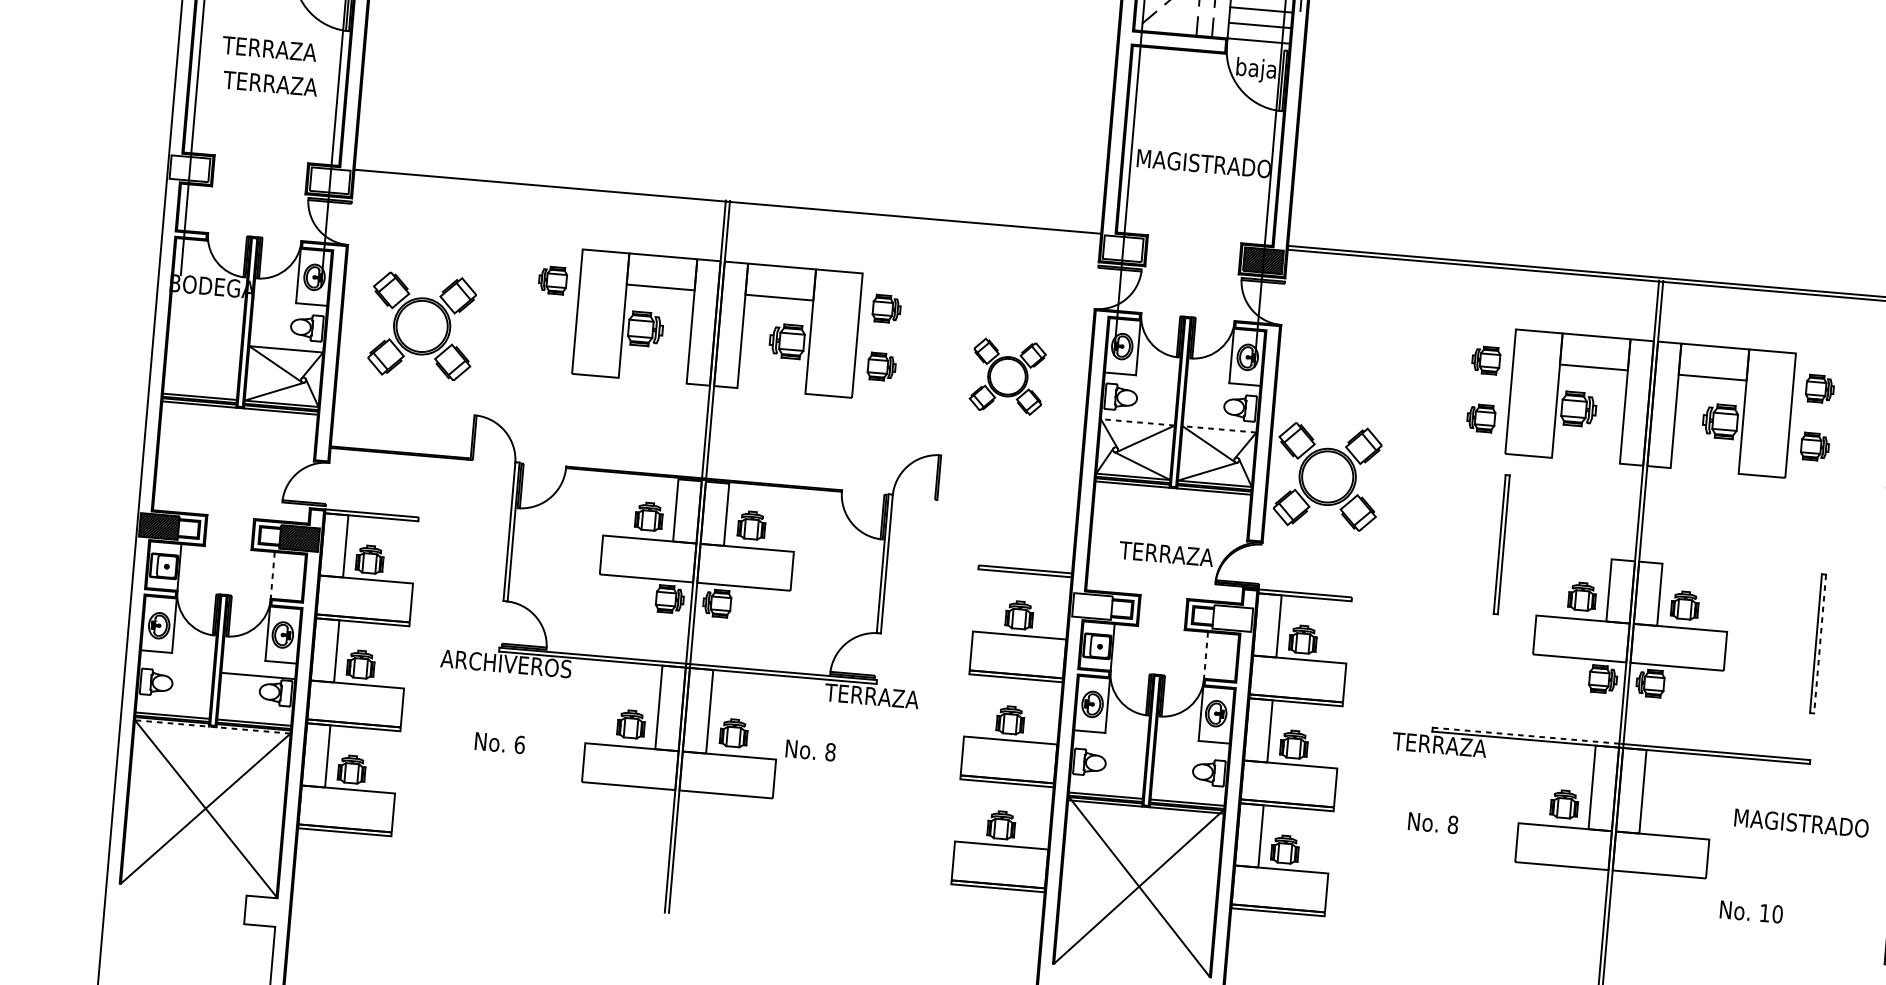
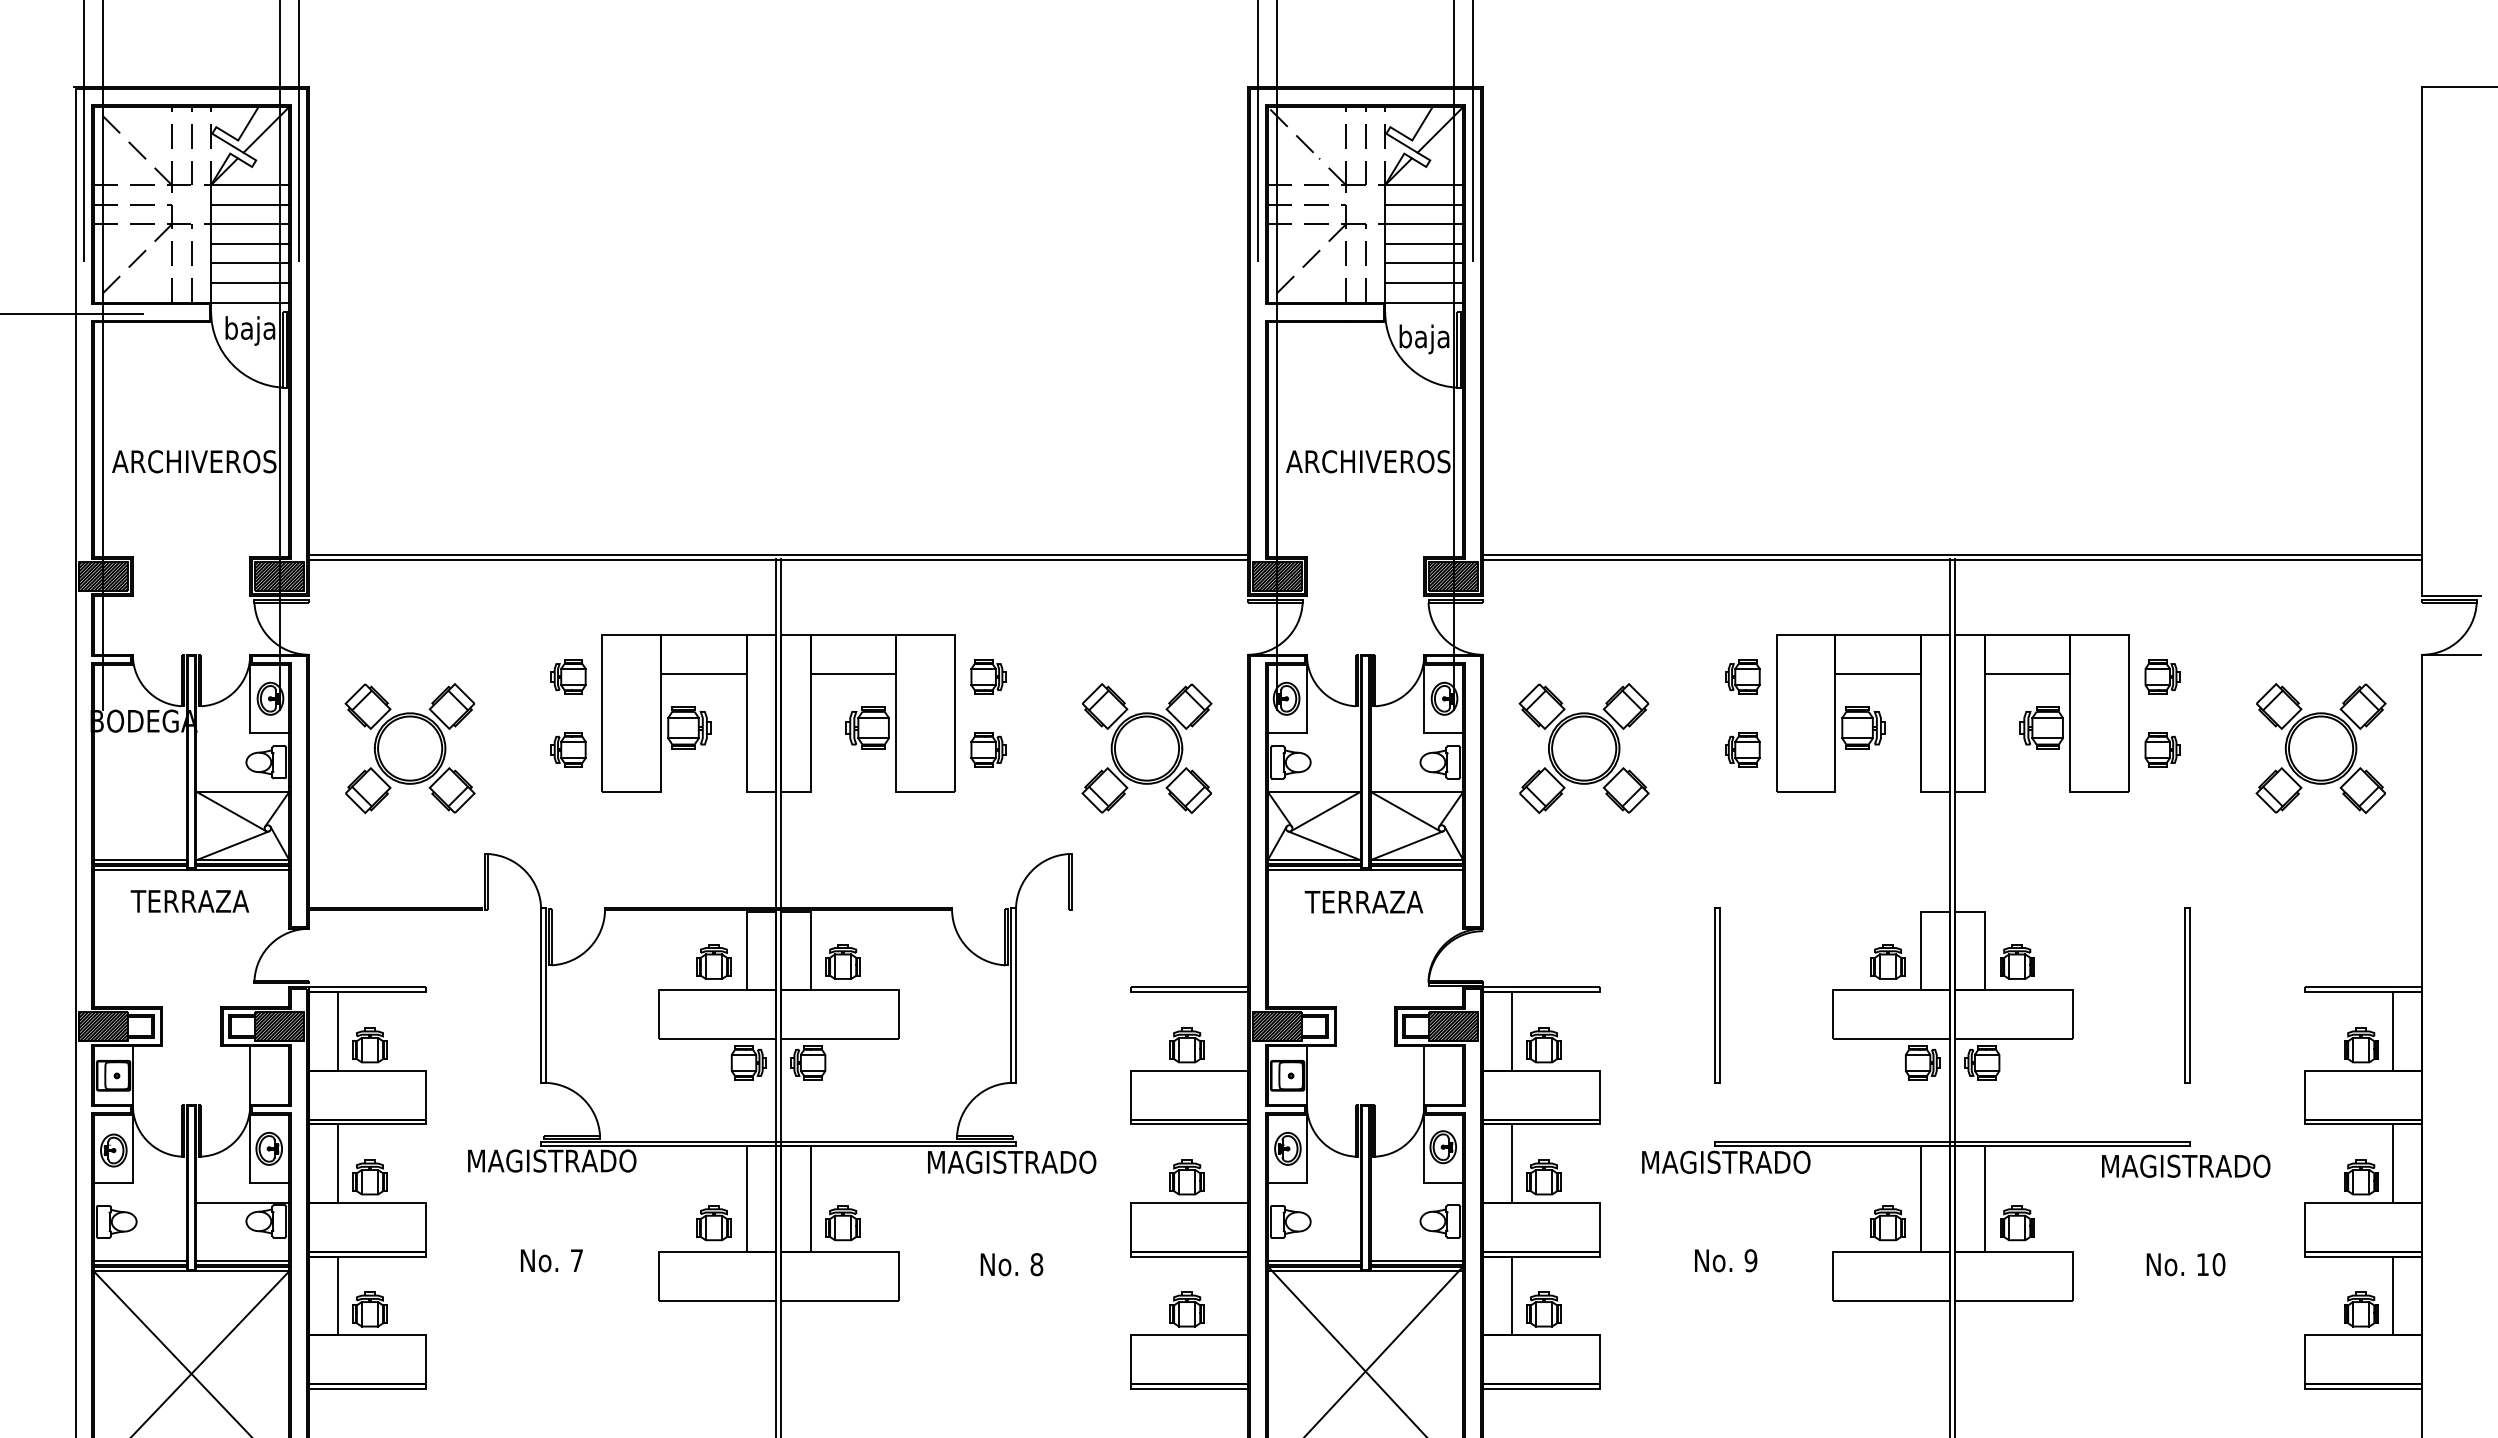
text: (269, 49) -> (189, 901), moved
text: (270, 83) -> (194, 461), TERRAZA -> ARCHIVEROS
text: (1203, 163) -> (1368, 461), MAGISTRADO -> ARCHIVEROS
hatch: (189, 168) -> (102, 576), added
hatch: (330, 180) -> (279, 576), added
line: (728, 198) -> (778, 555), added
hatch: (1123, 248) -> (1277, 576), added
part: (547, 337) -> (568, 749), added
part: (1007, 376) -> (1146, 748), size x1.43
line: (1137, 422) -> (1313, 791), dashed -> solid
line: (1219, 429) -> (1416, 791), dashed -> solid
part: (1327, 476) -> (1583, 748), moved
part: (1501, 544) -> (1717, 995), moved
text: (1165, 554) -> (1363, 902), moved
line: (272, 576) -> (250, 1076), dashed -> solid
hatch: (1092, 606) -> (1277, 1026), added
hatch: (1232, 618) -> (1453, 1026), added
line: (1820, 644) -> (2190, 996), dashed -> solid
line: (1206, 656) -> (1424, 1076), dashed -> solid
text: (507, 663) -> (552, 1160), ARCHIVEROS -> MAGISTRADO
text: (872, 695) -> (1012, 1161), TERRAZA -> MAGISTRADO
line: (212, 727) -> (191, 1271), dashed -> solid
line: (1526, 735) -> (1833, 1141), dashed -> solid
text: (519, 744) -> (576, 1260), 6 -> 7
text: (1440, 744) -> (1726, 1161), TERRAZA -> MAGISTRADO
text: (810, 750) -> (1011, 1264), moved
part: (1667, 813) -> (2017, 1223), added
text: (1801, 822) -> (2186, 1165), moved
text: (1452, 824) -> (1750, 1260), 8 -> 9
text: (1751, 911) -> (2185, 1264), moved

